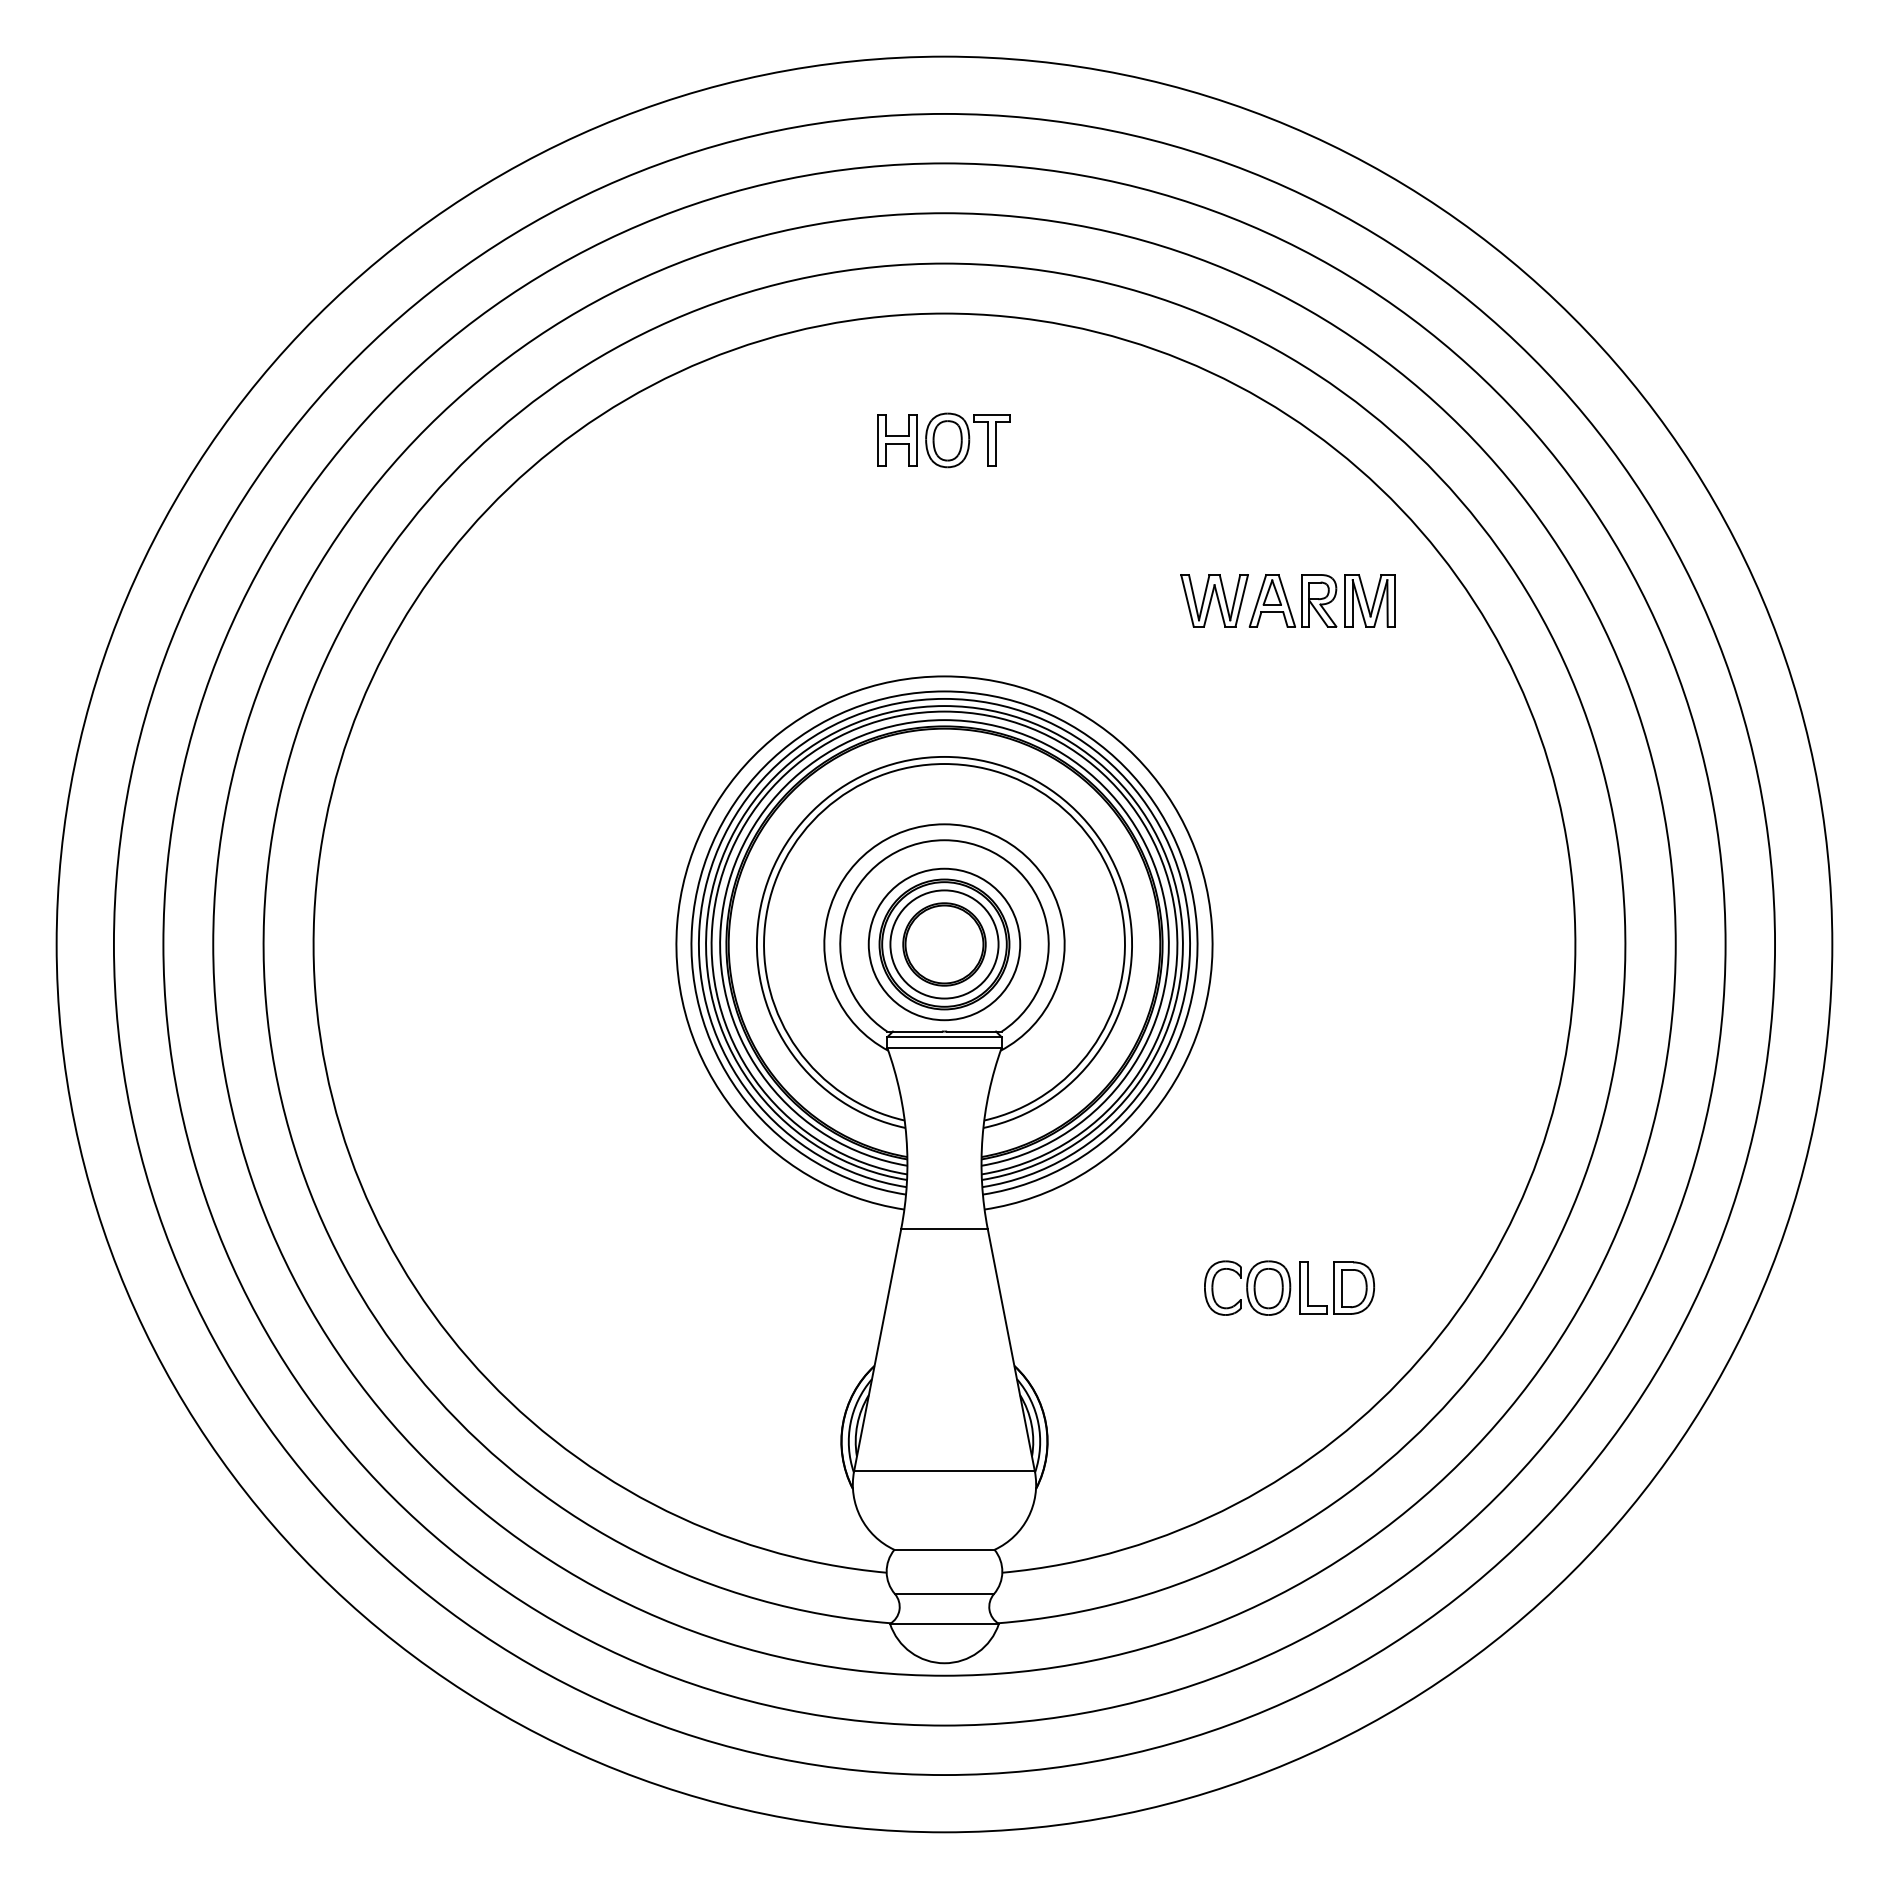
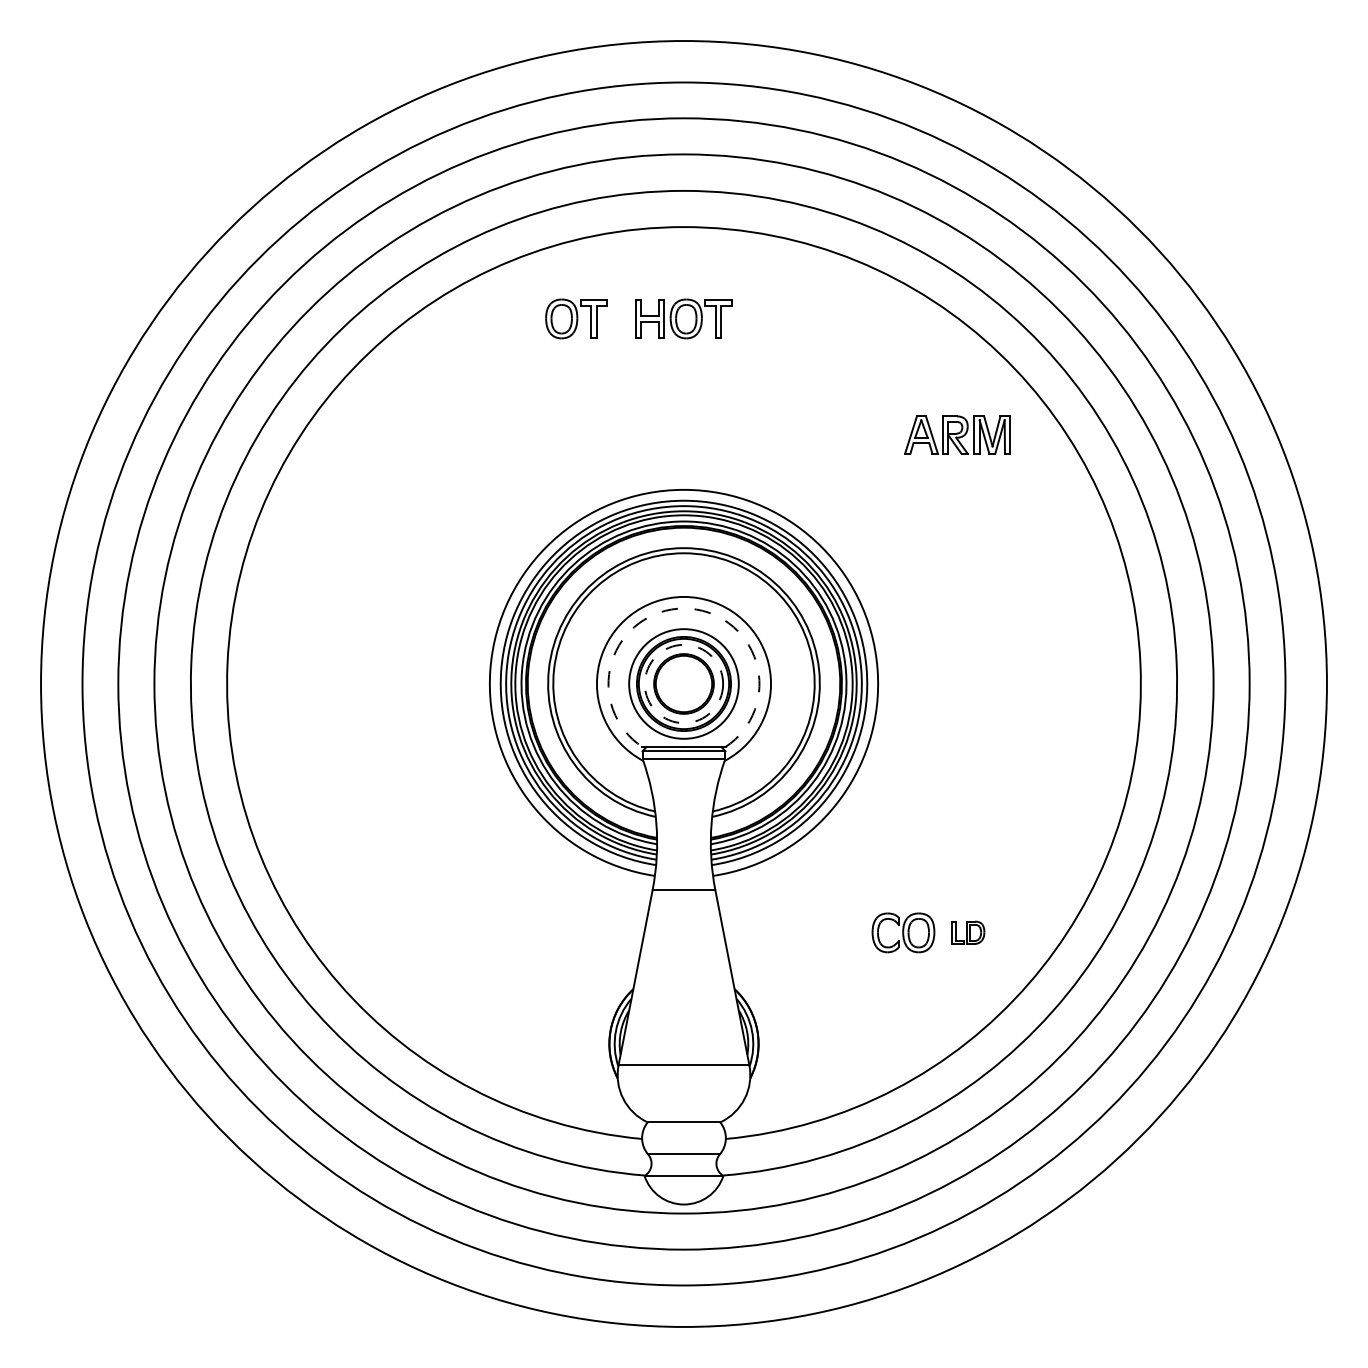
part: (795, 440) -> (576, 319), added
part: (1214, 600) -> (879, 434), removed
arc: (944, 840) -> (684, 608), solid -> dashed
circle: (944, 944) -> (684, 684), solid -> dashed
part: (1336, 1287) -> (967, 932), size x0.6

